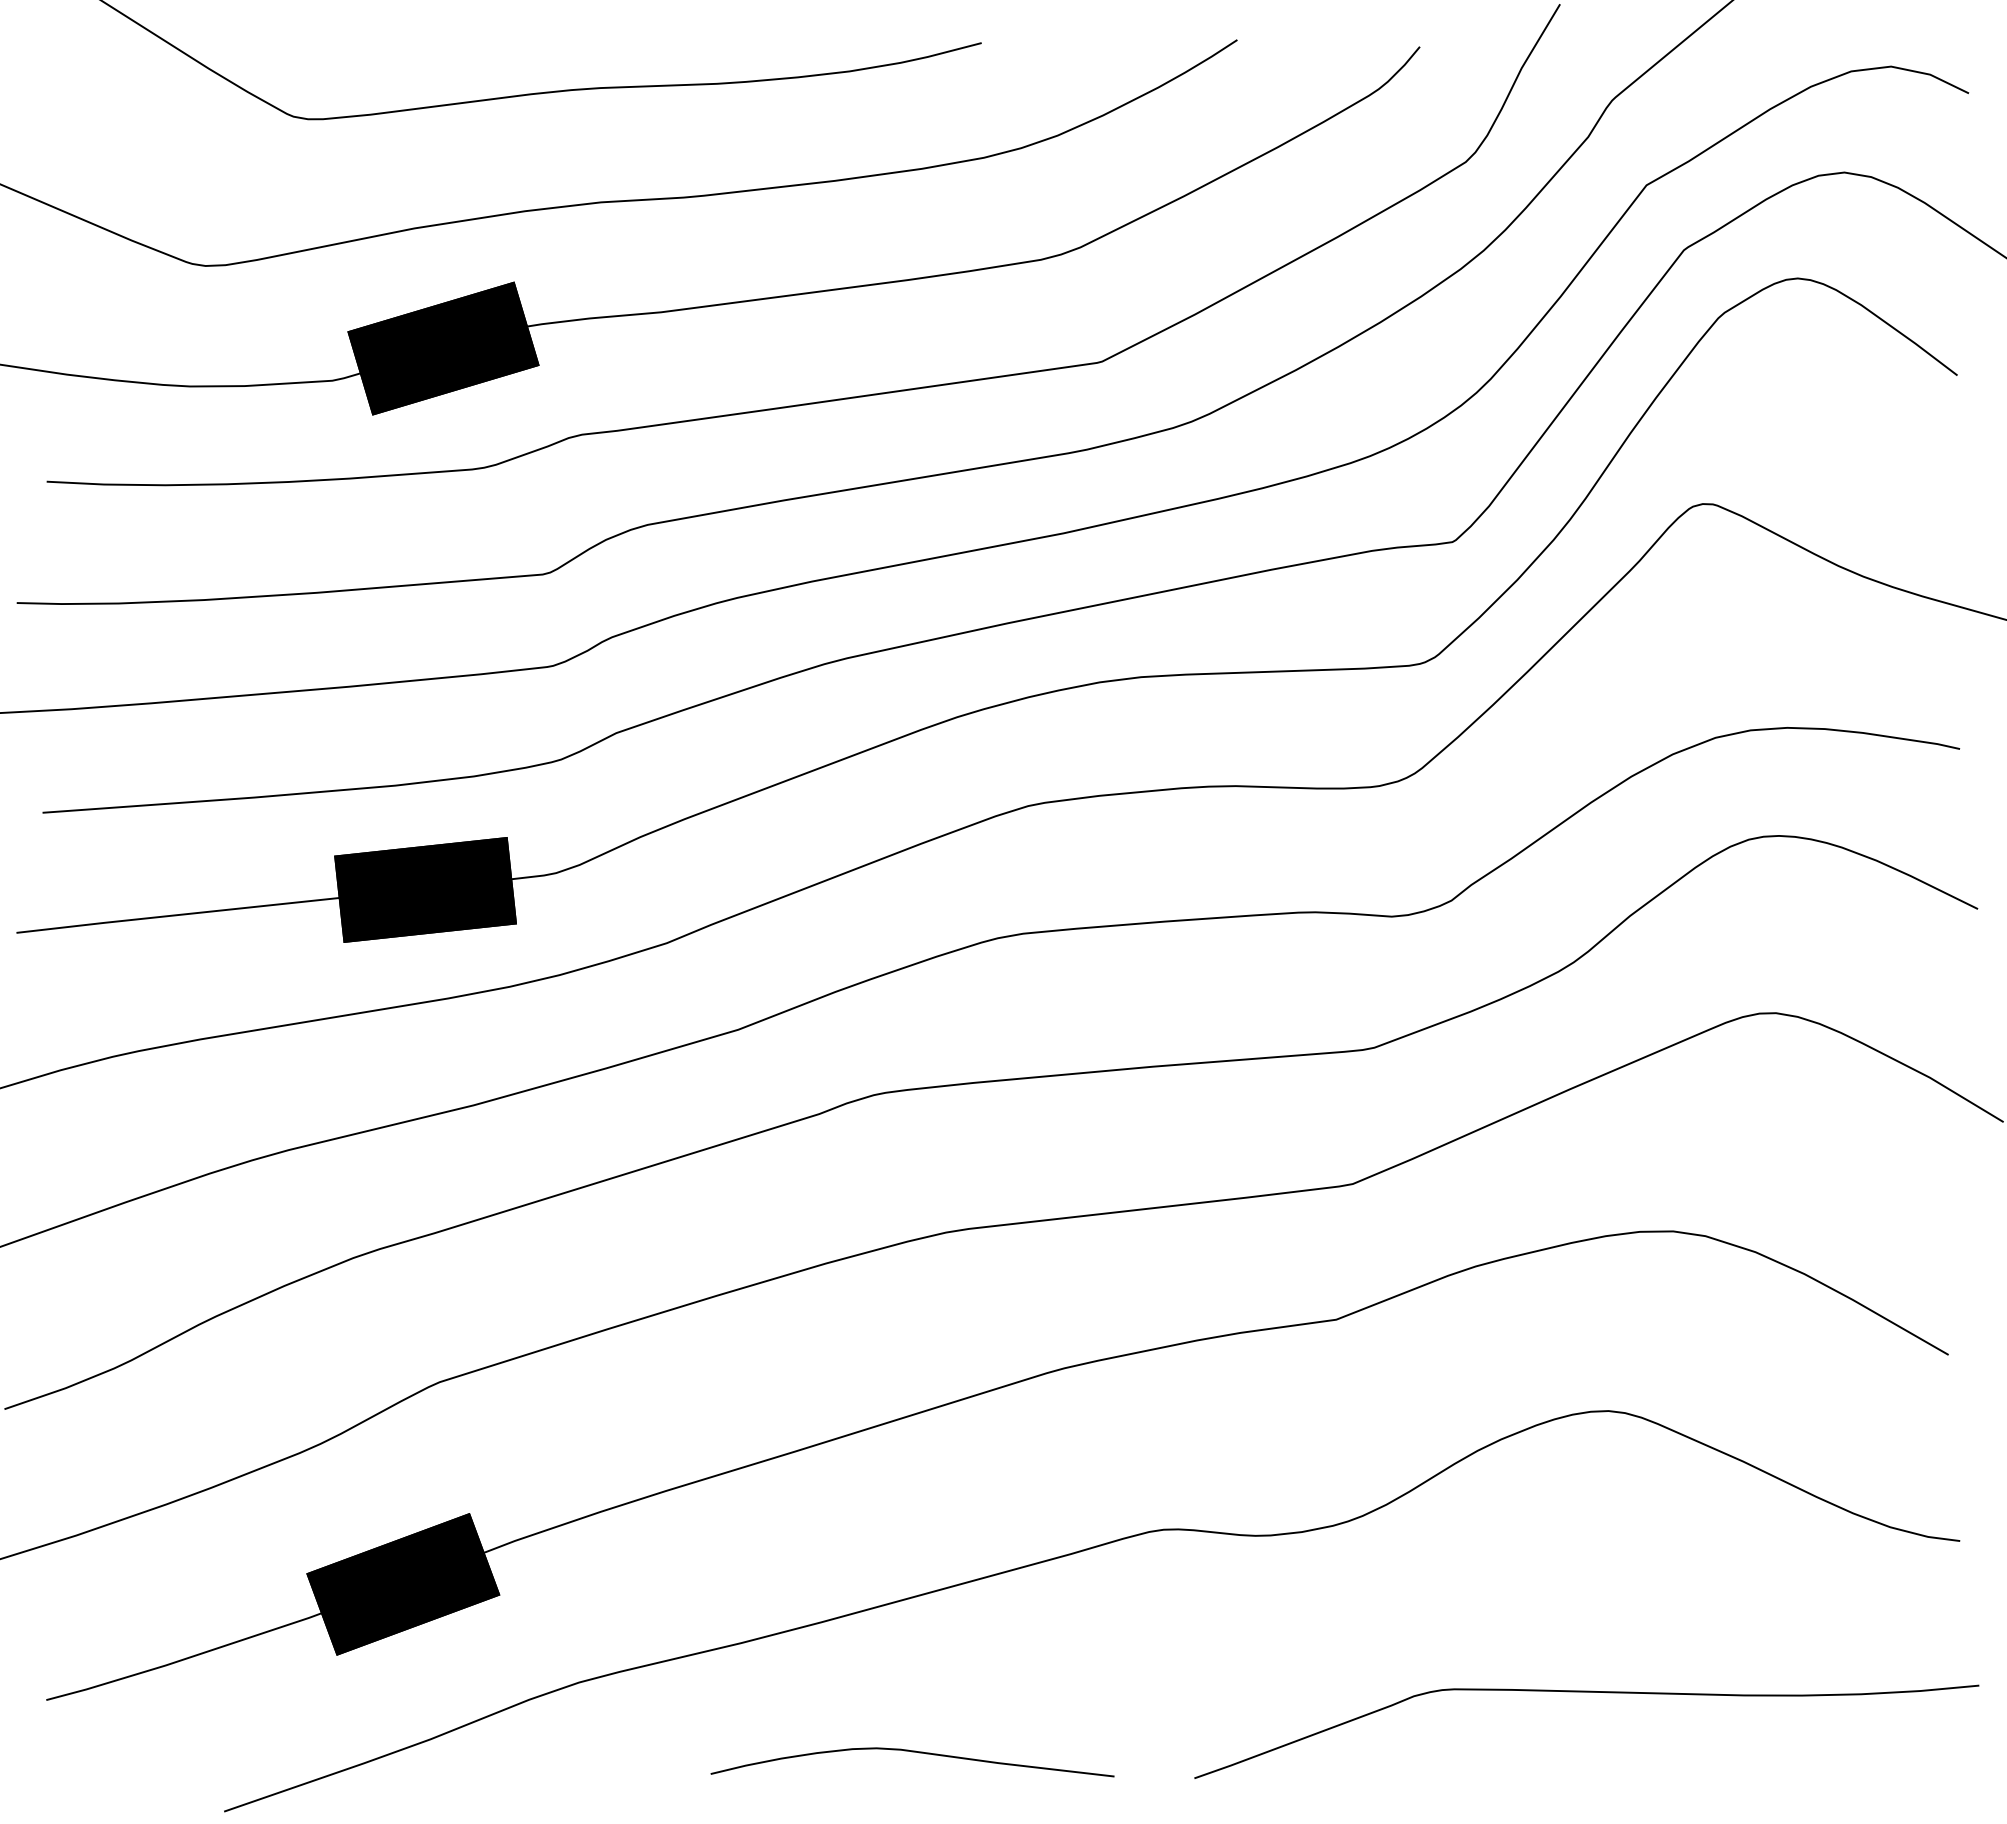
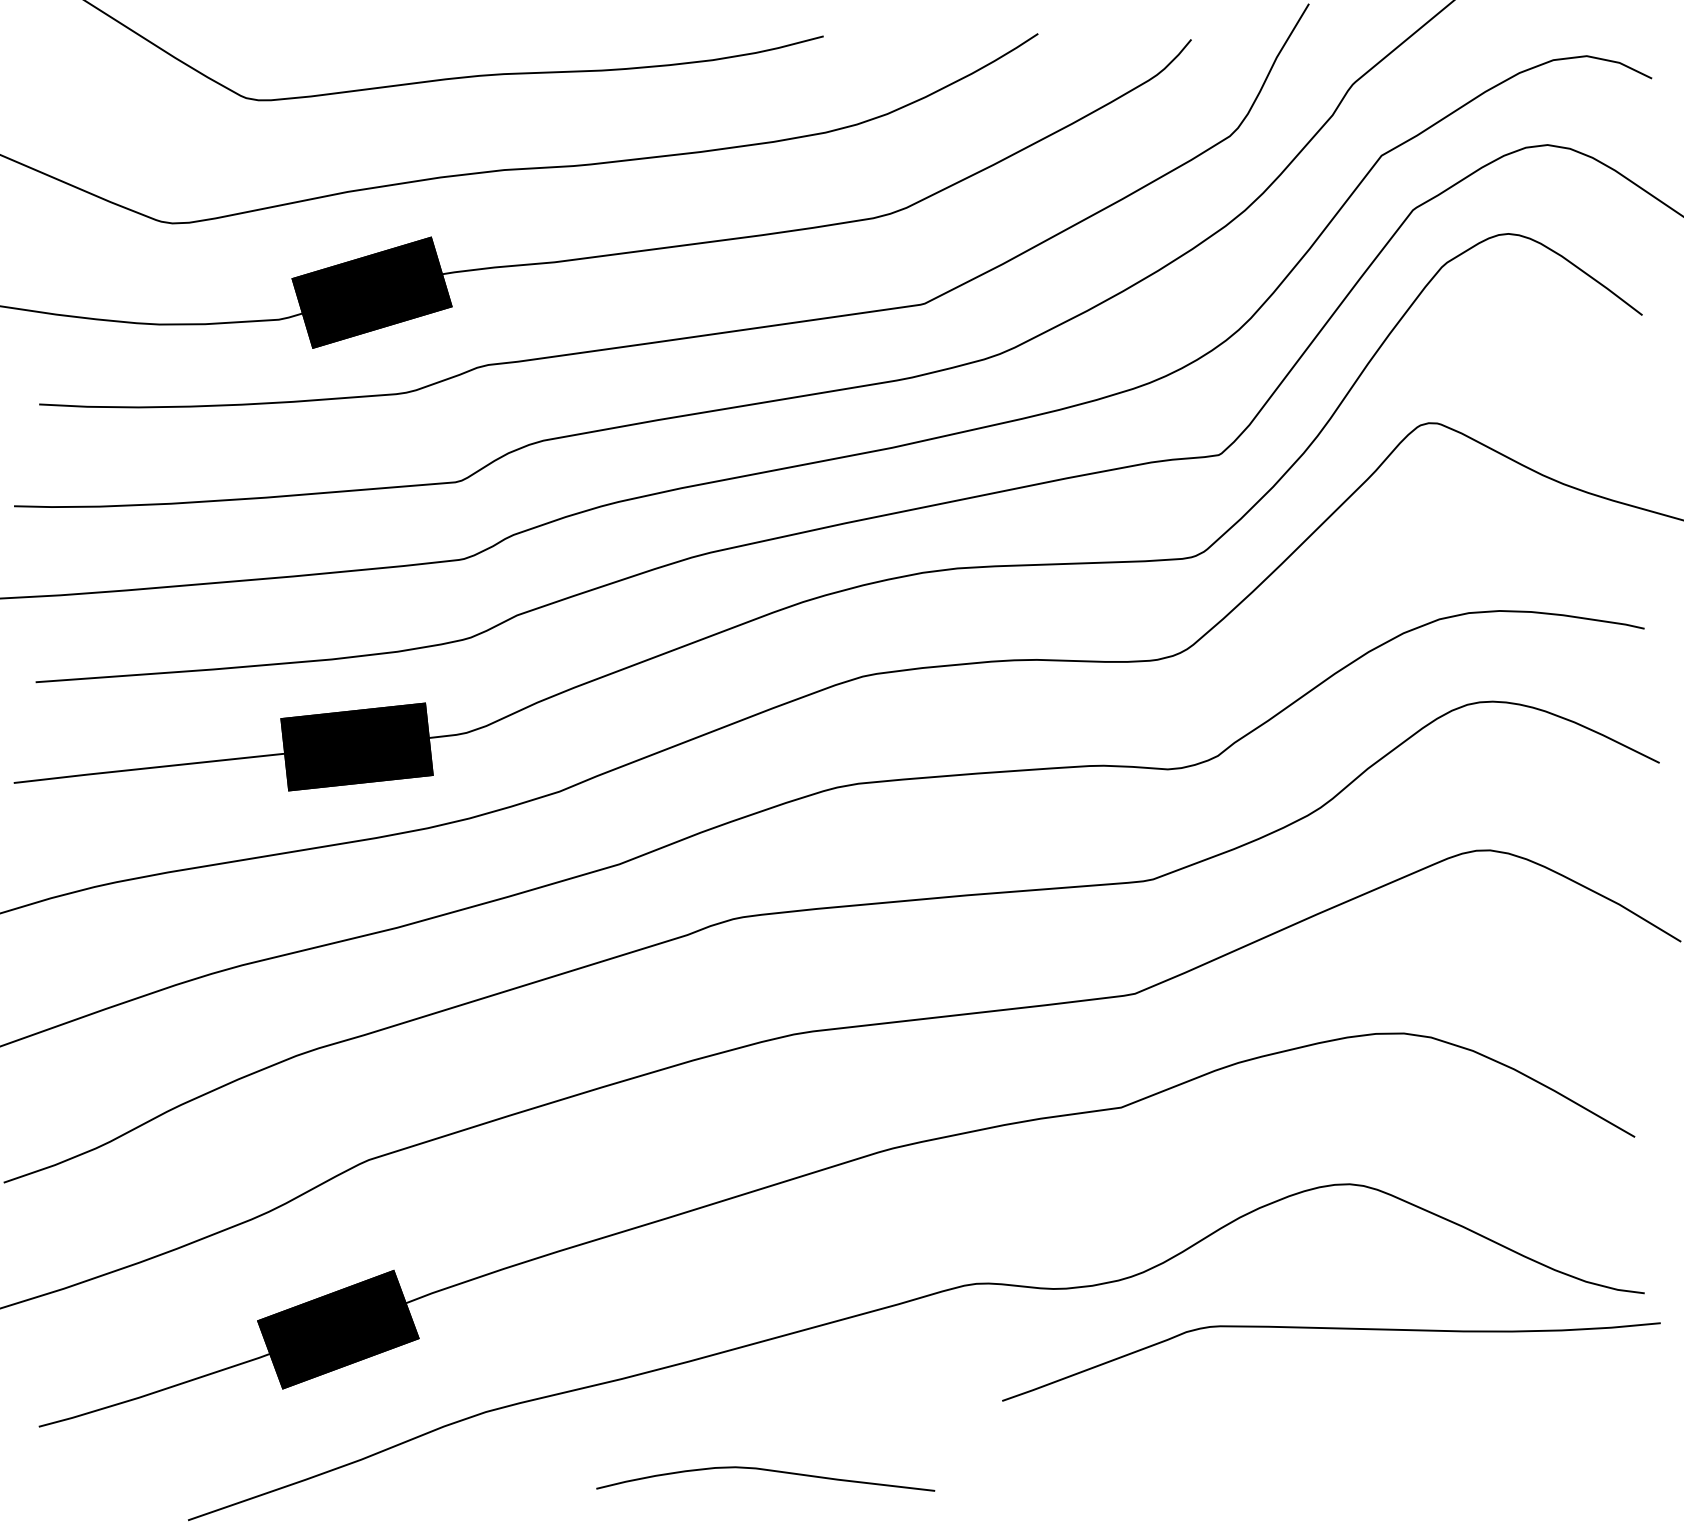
curve: (1586, 1692) -> (1331, 1328), moved

